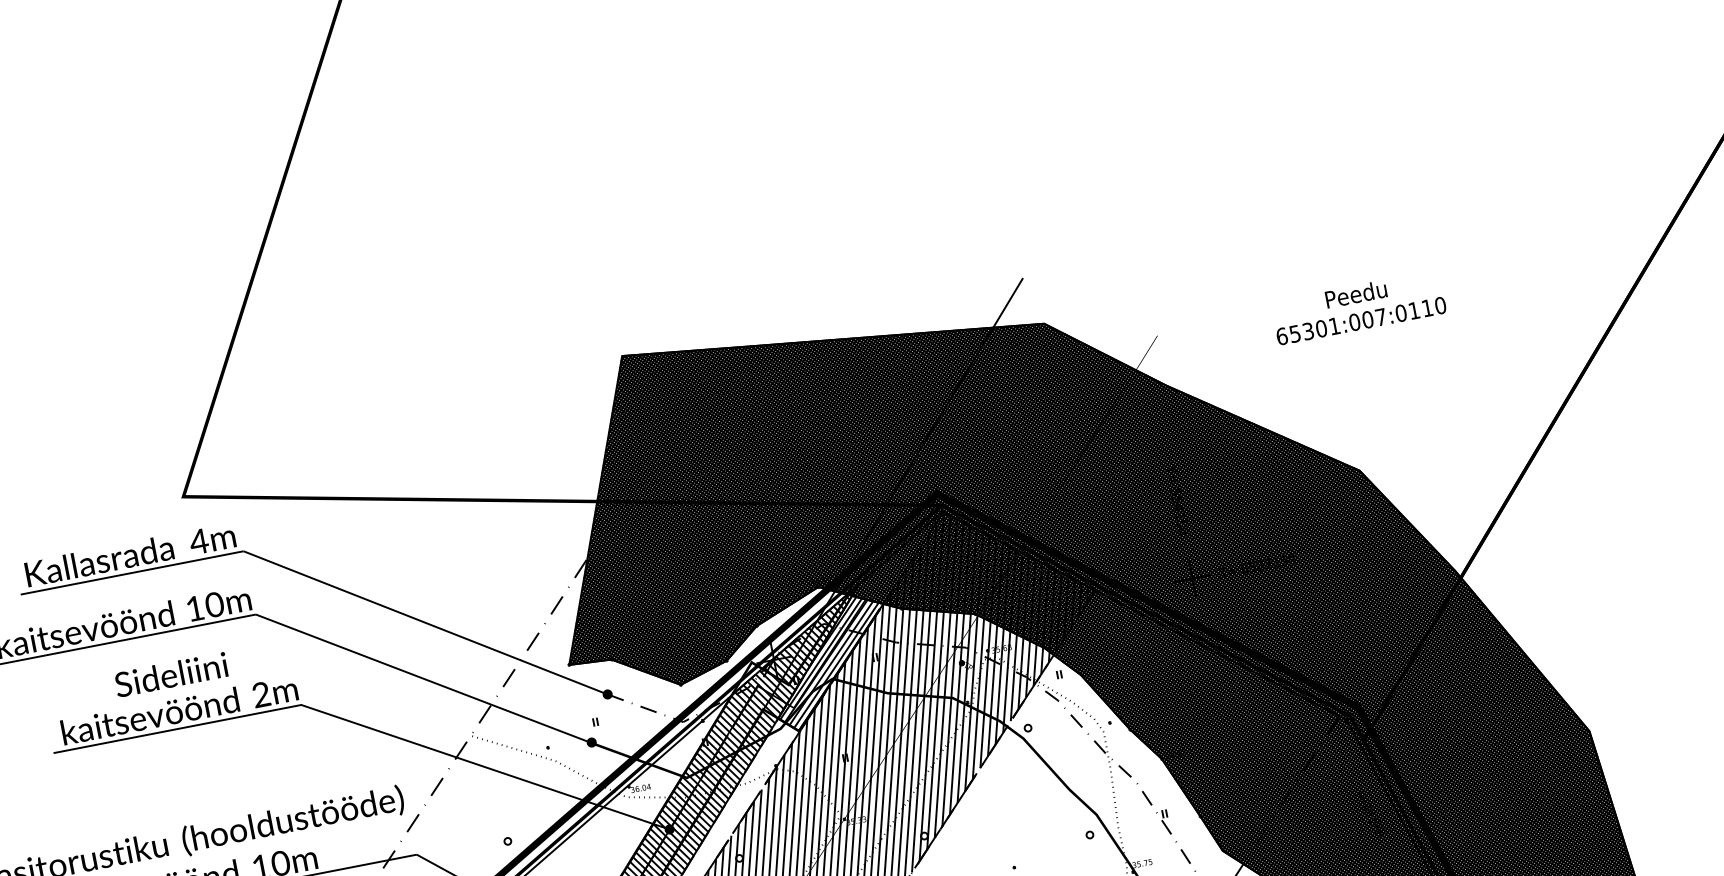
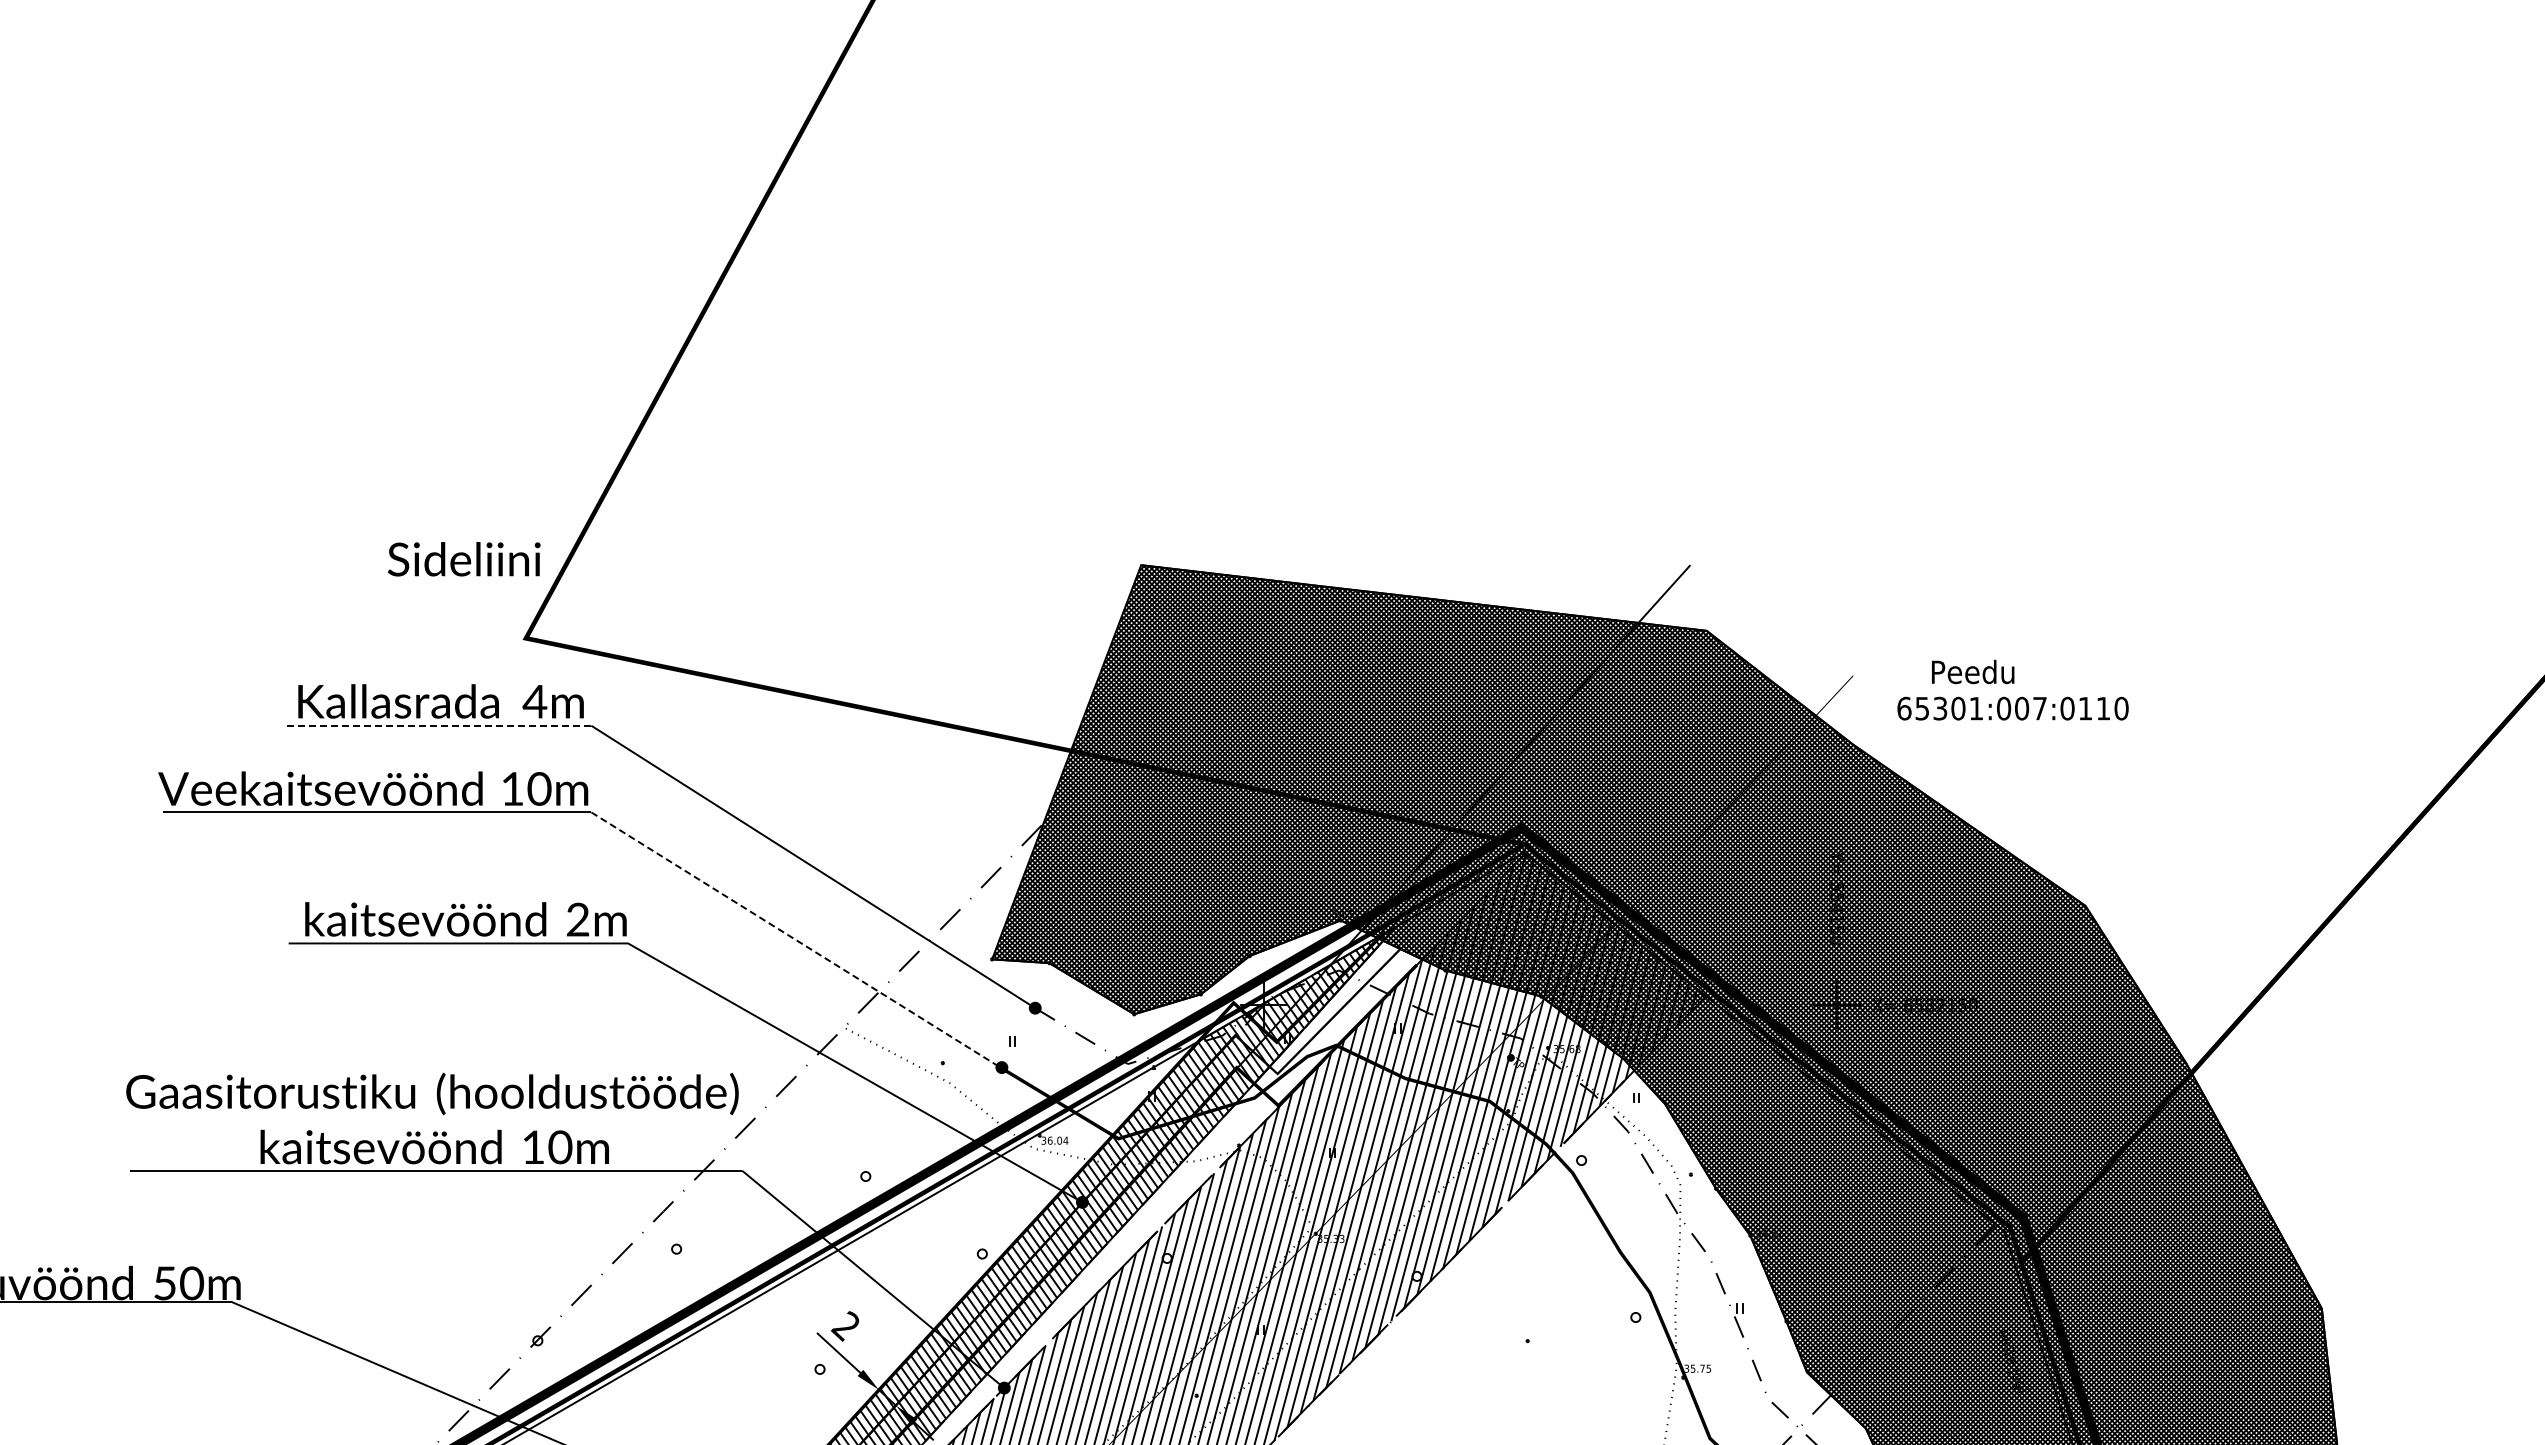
text: (1356, 293) -> (1973, 671), moved
text: (1360, 321) -> (2012, 708), moved
line: (131, 572) -> (438, 725), solid -> dashed
hatch: (829, 663) -> (1336, 1024), removed
text: (171, 674) -> (464, 559), moved
line: (425, 679) -> (798, 941), solid -> dashed

